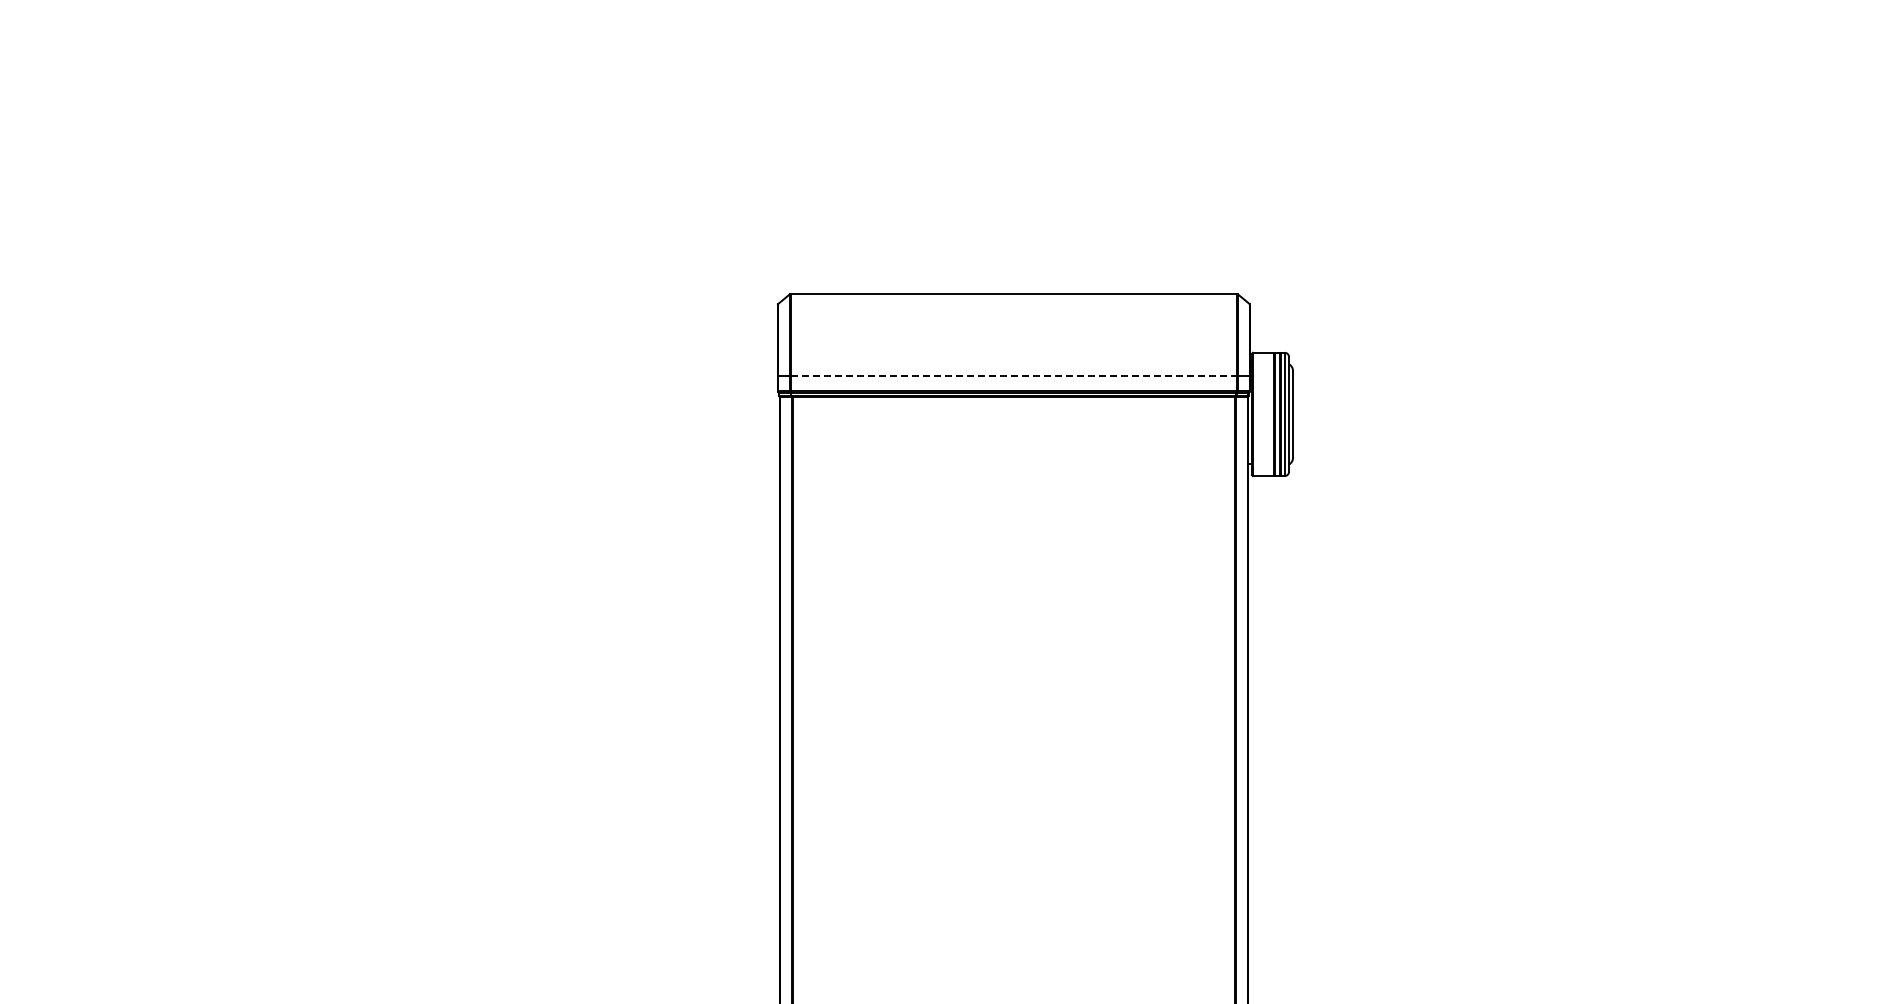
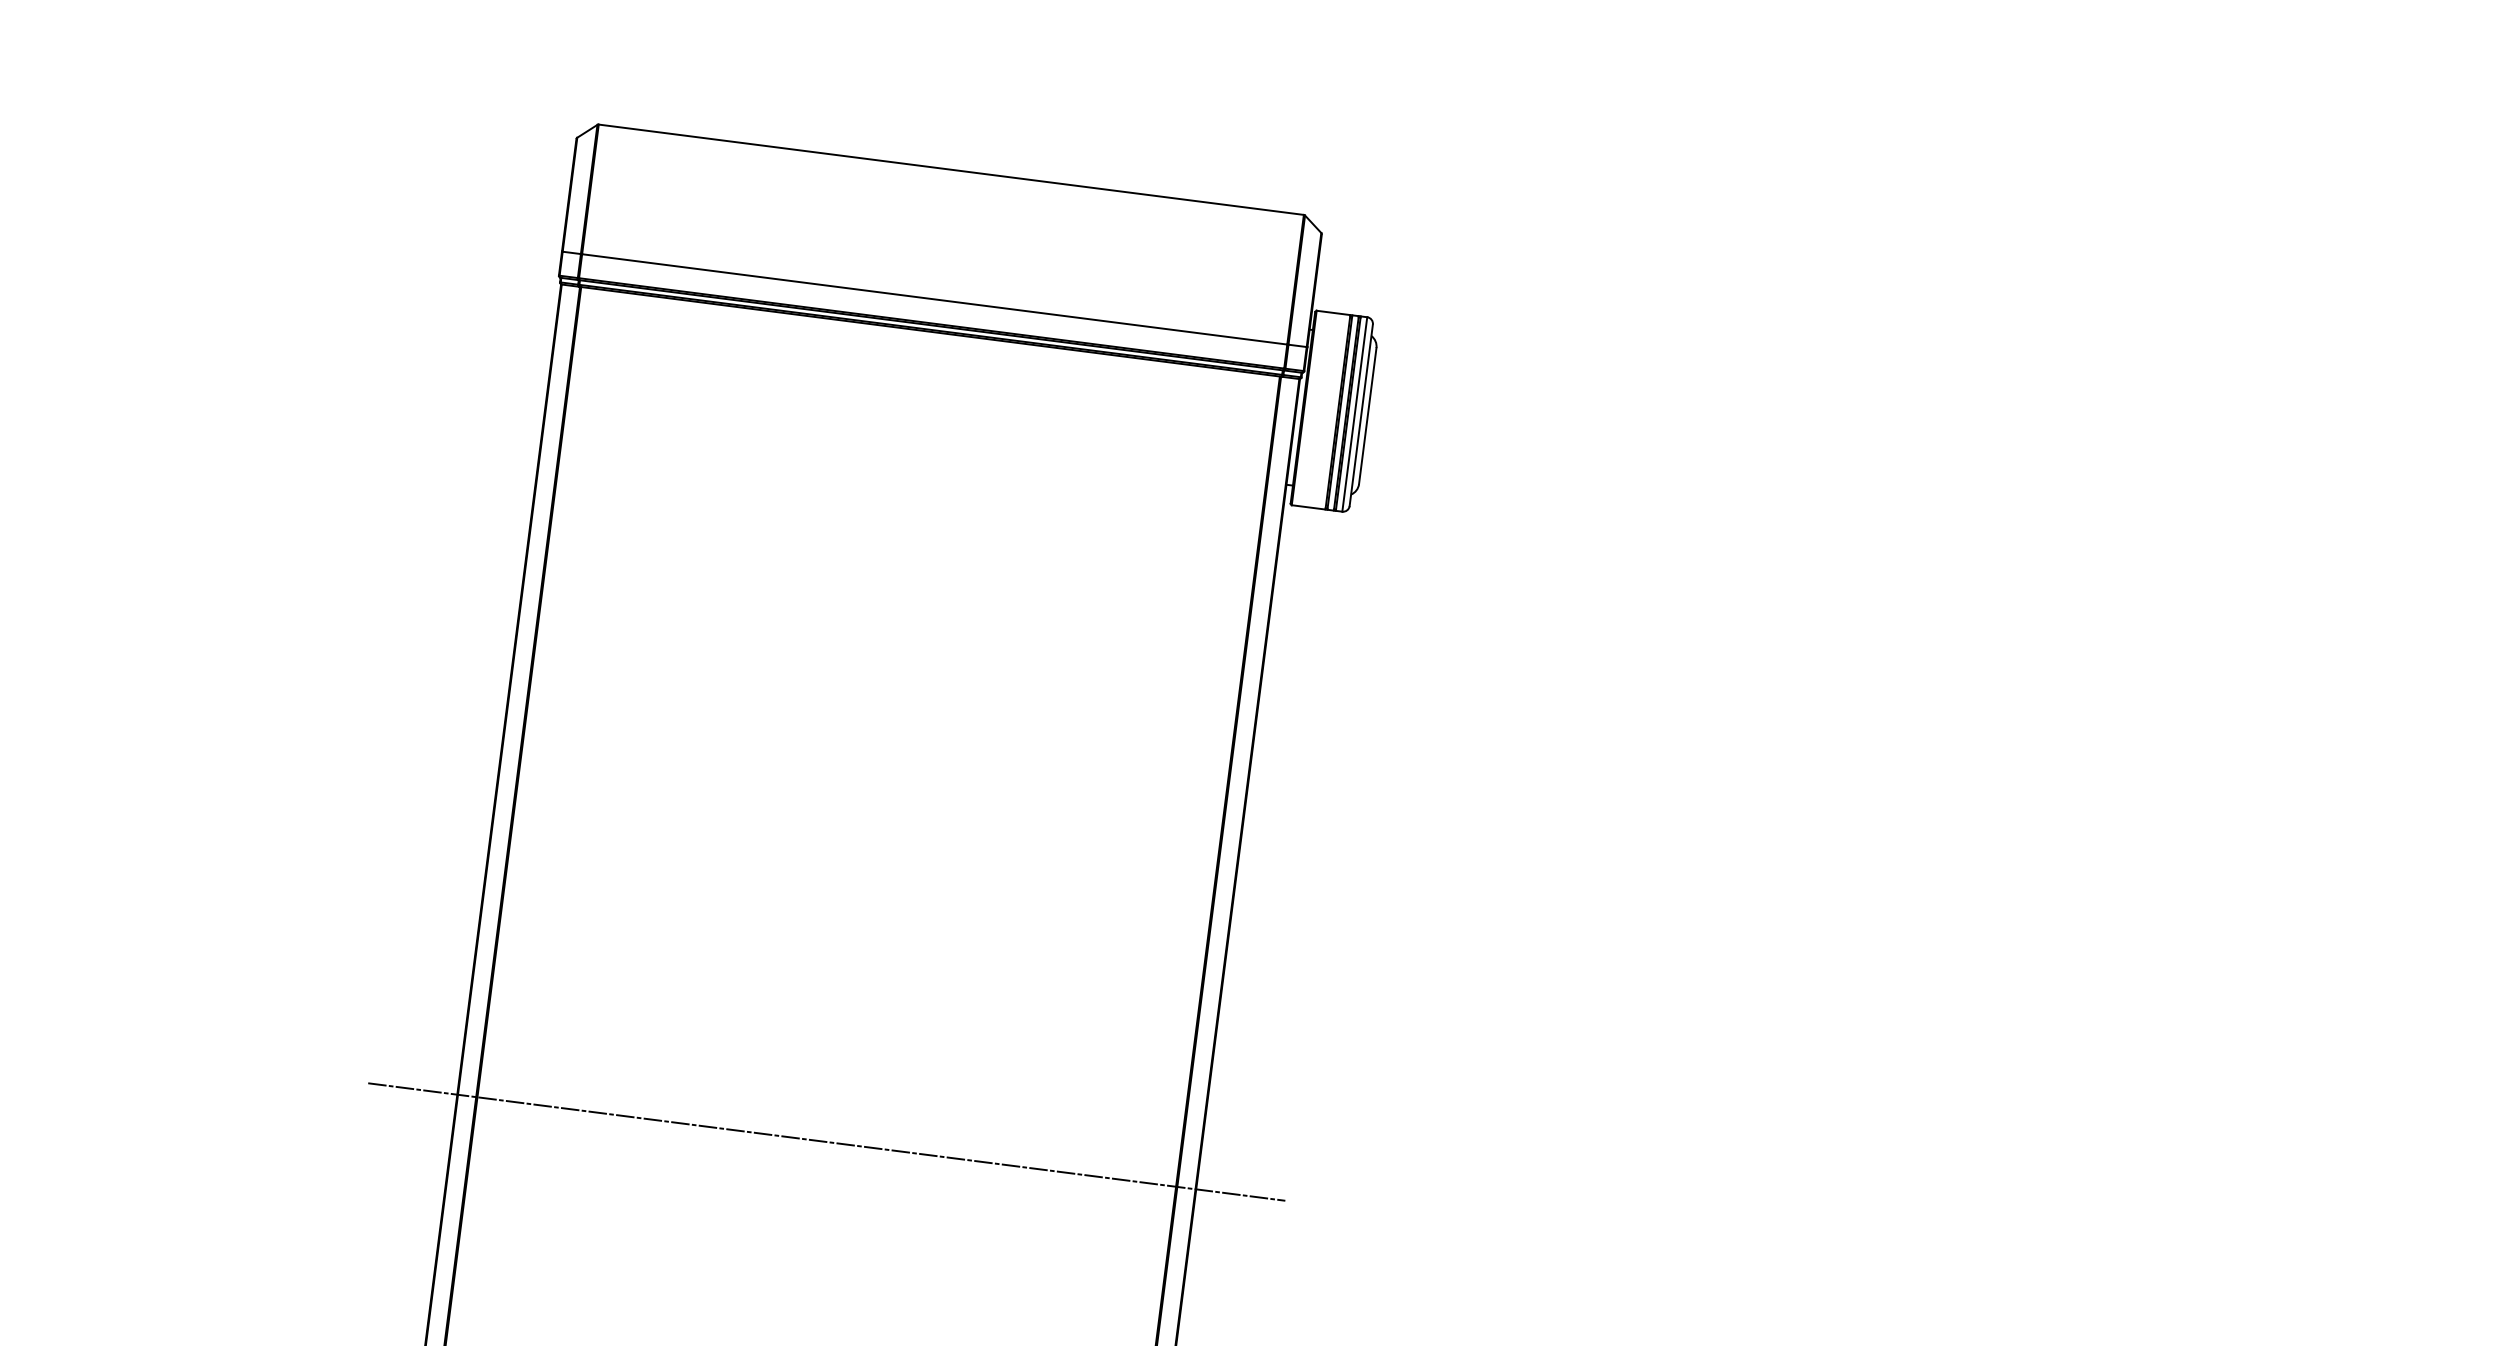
line: (1014, 376) -> (935, 299), dashed -> solid
line: (1013, 910) -> (826, 1142), added

